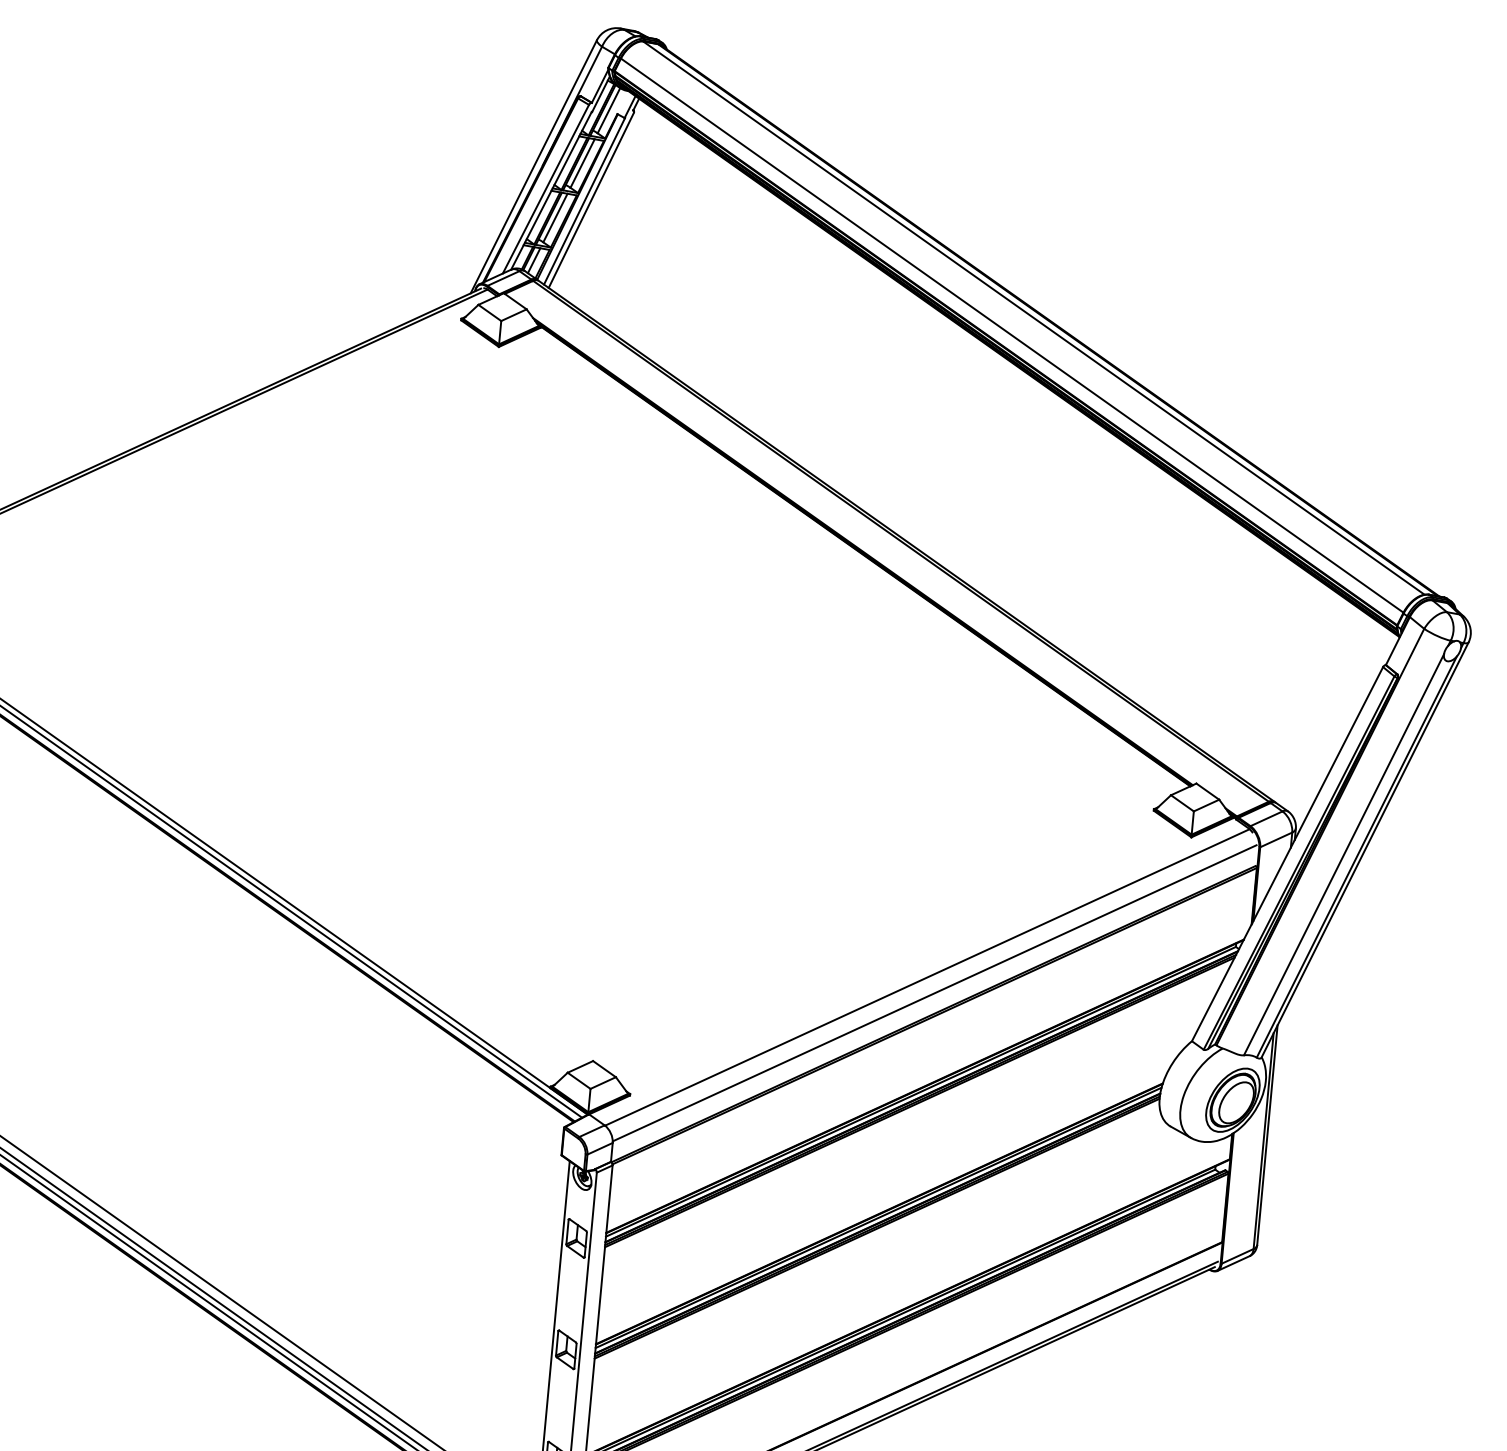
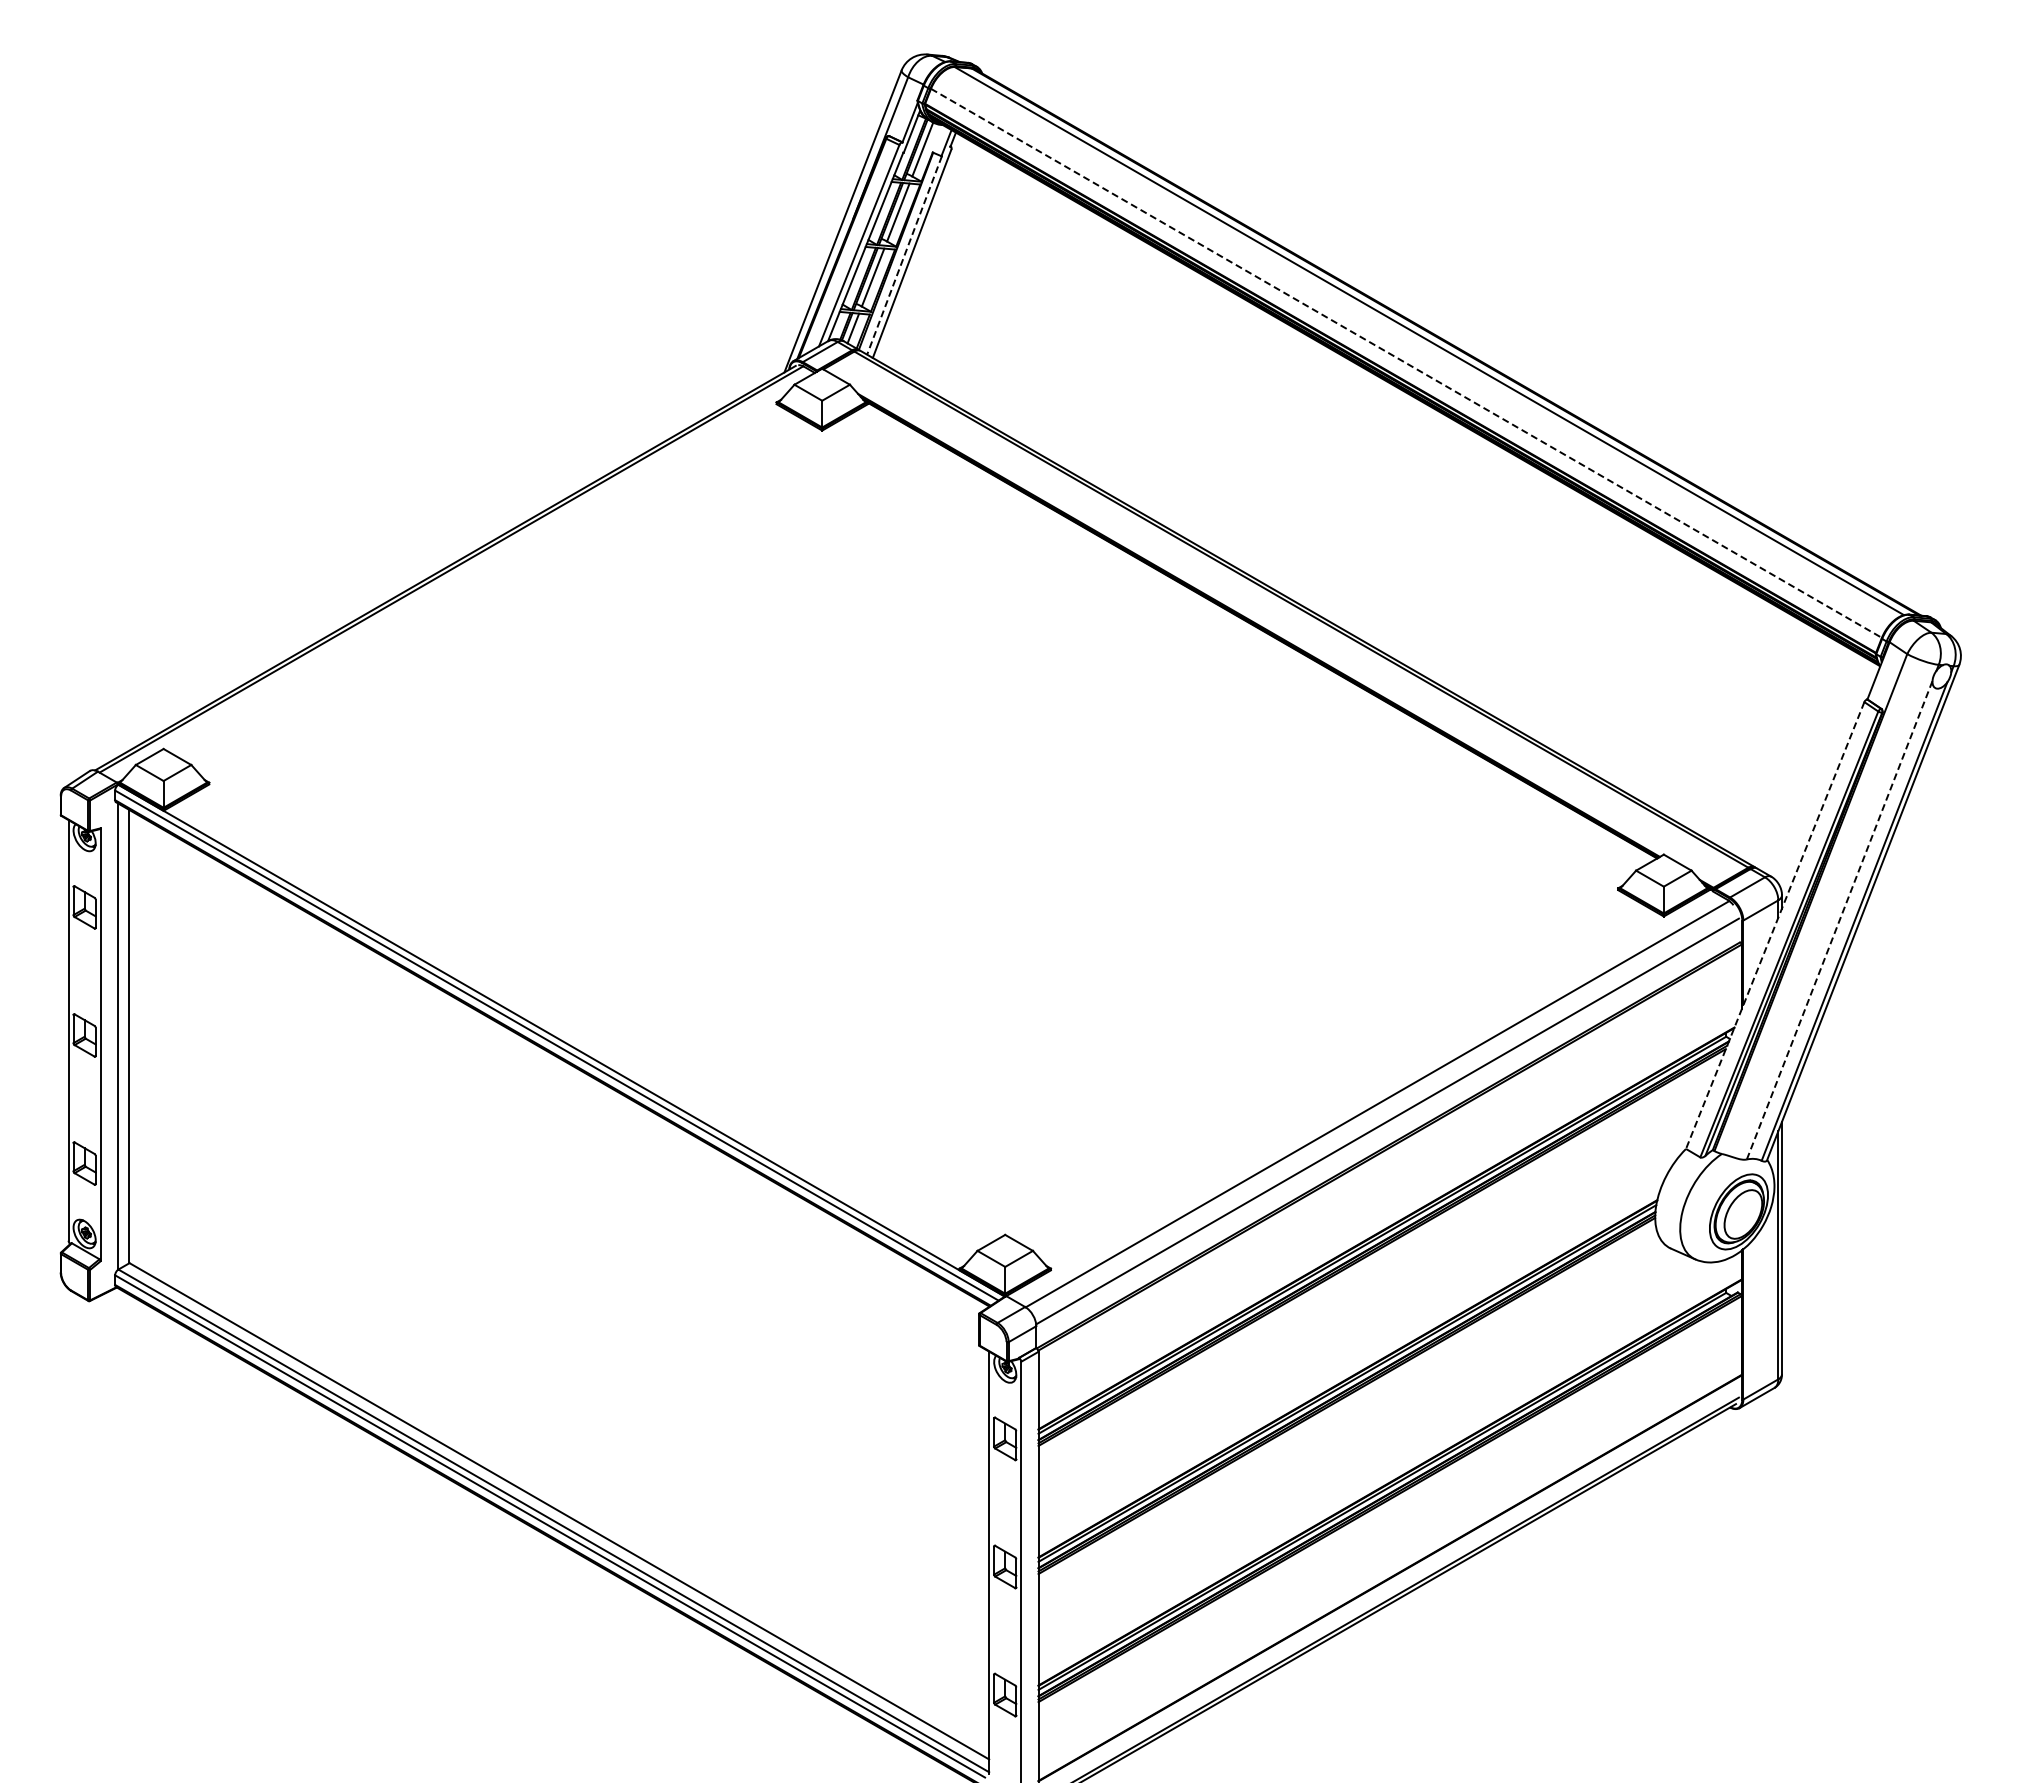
line: (584, 201) -> (904, 255), solid -> dashed
line: (1012, 335) -> (1406, 363), solid -> dashed
line: (1287, 854) -> (1775, 925), solid -> dashed
line: (1343, 854) -> (1839, 920), solid -> dashed

